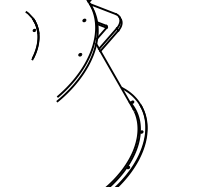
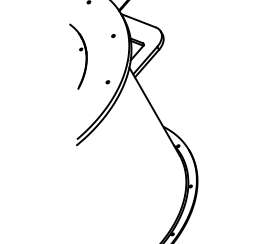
part: (32, 35) -> (78, 56), moved

